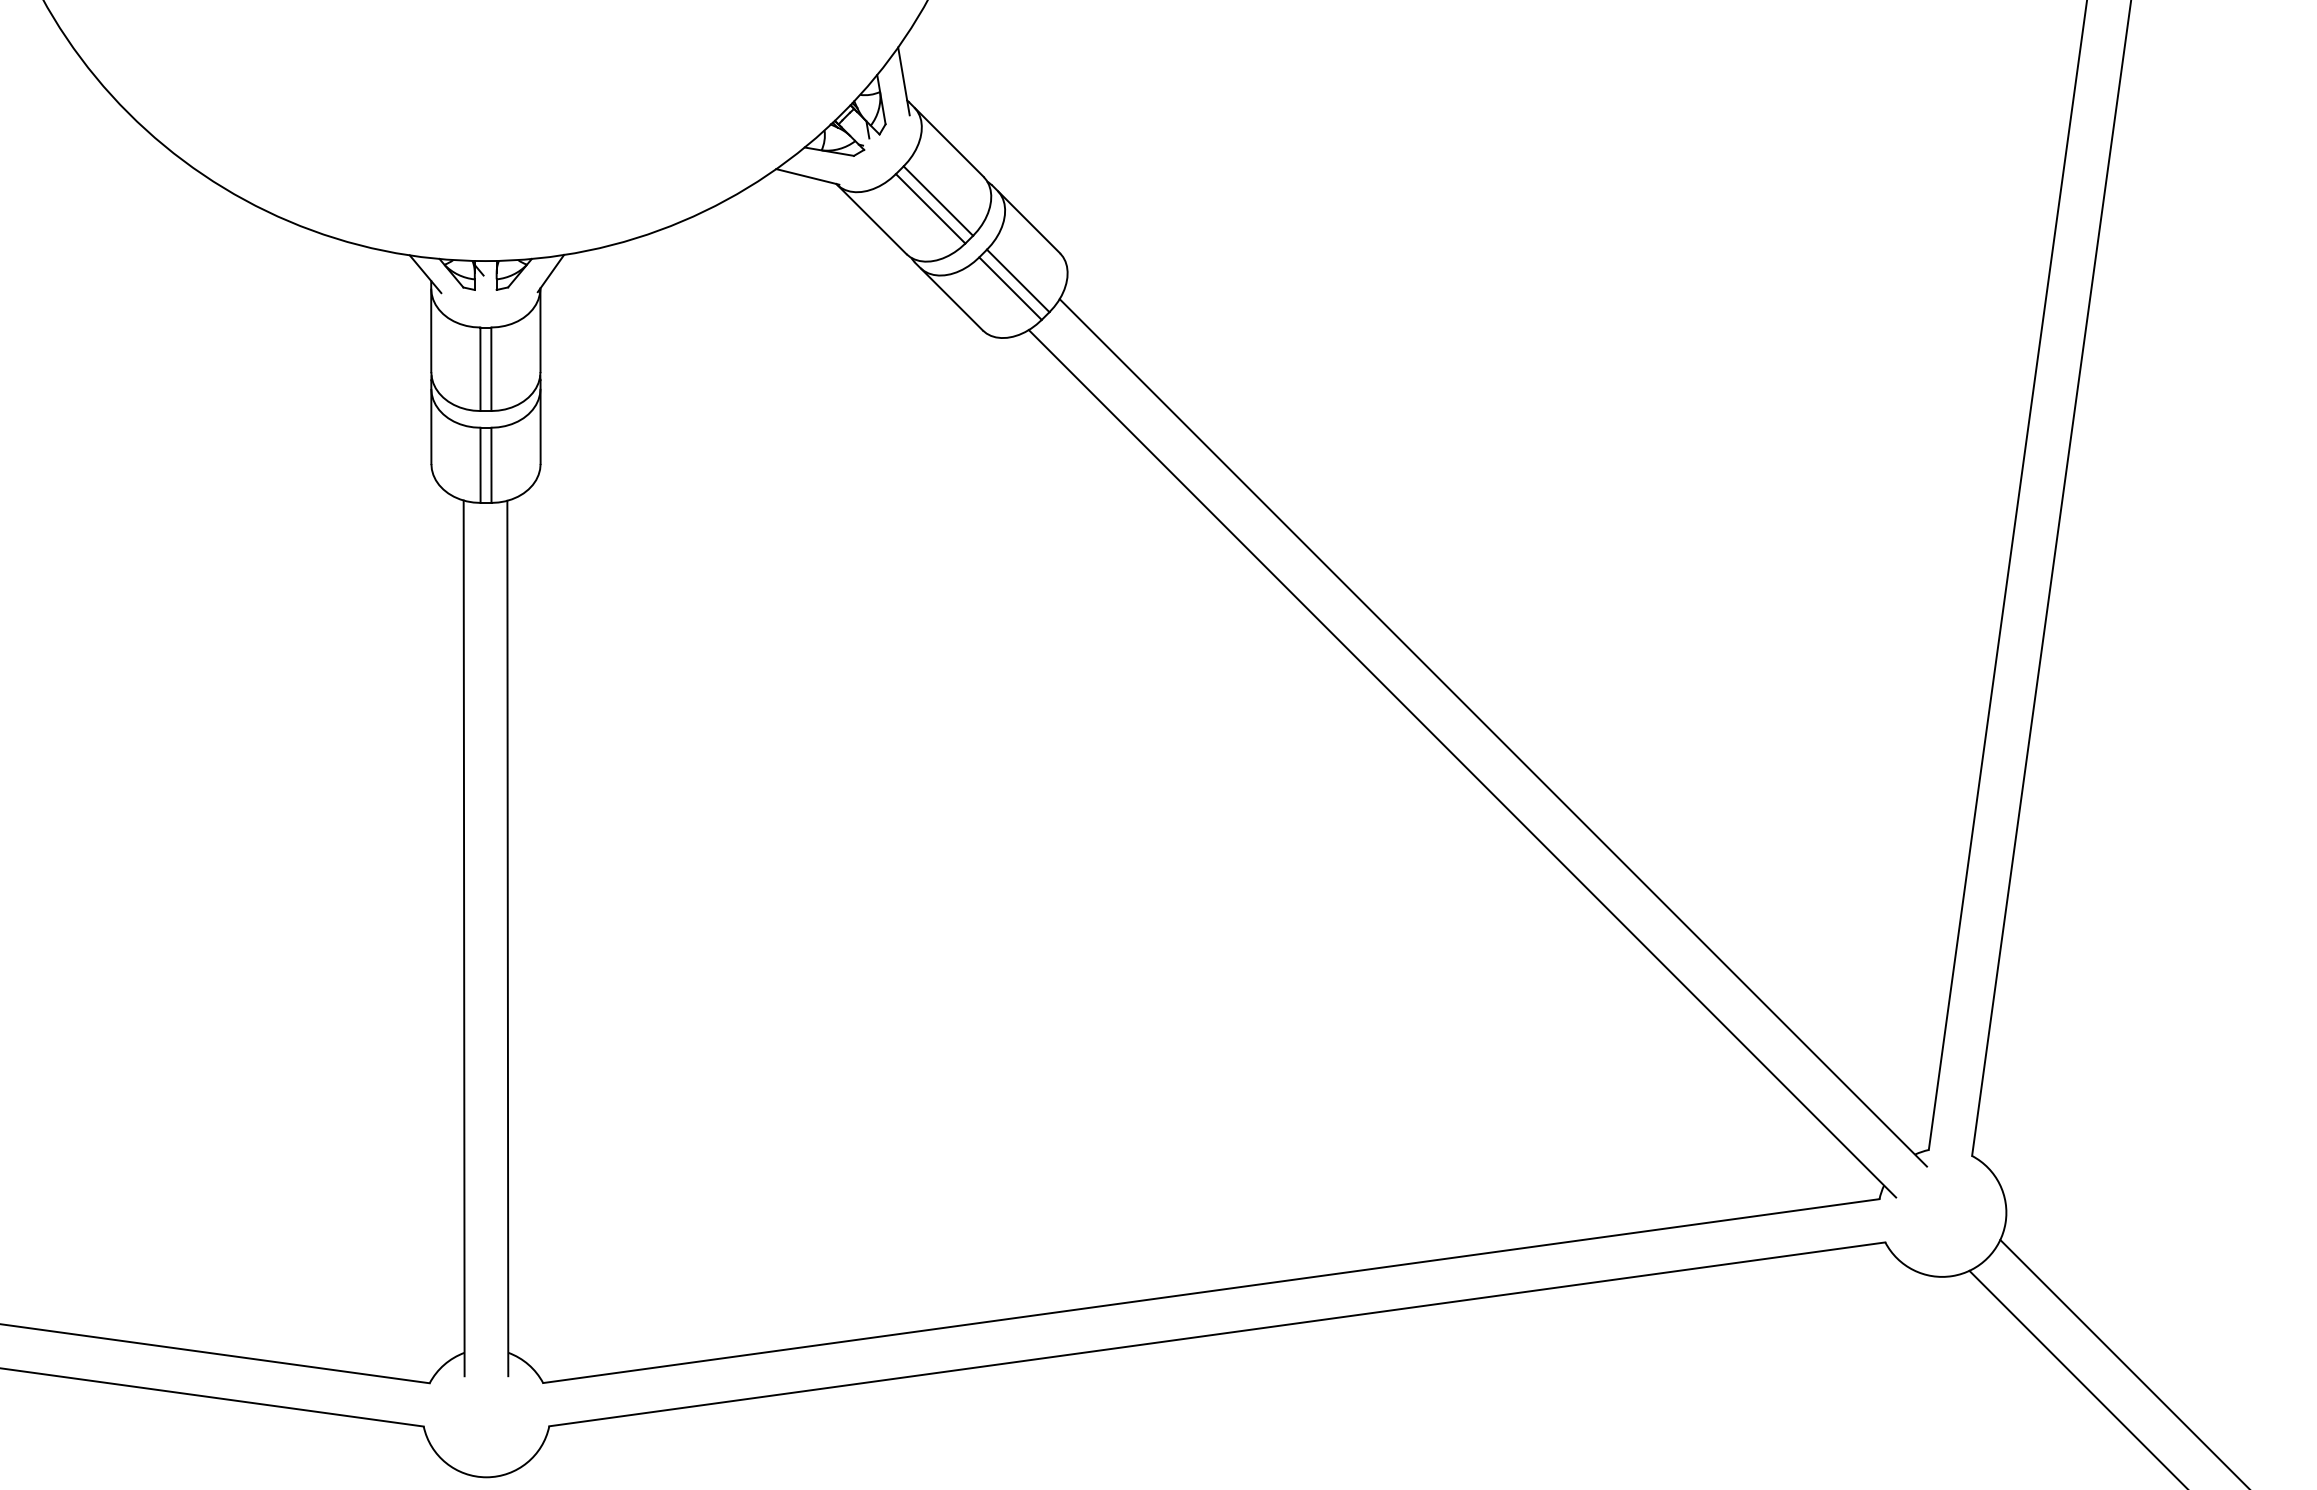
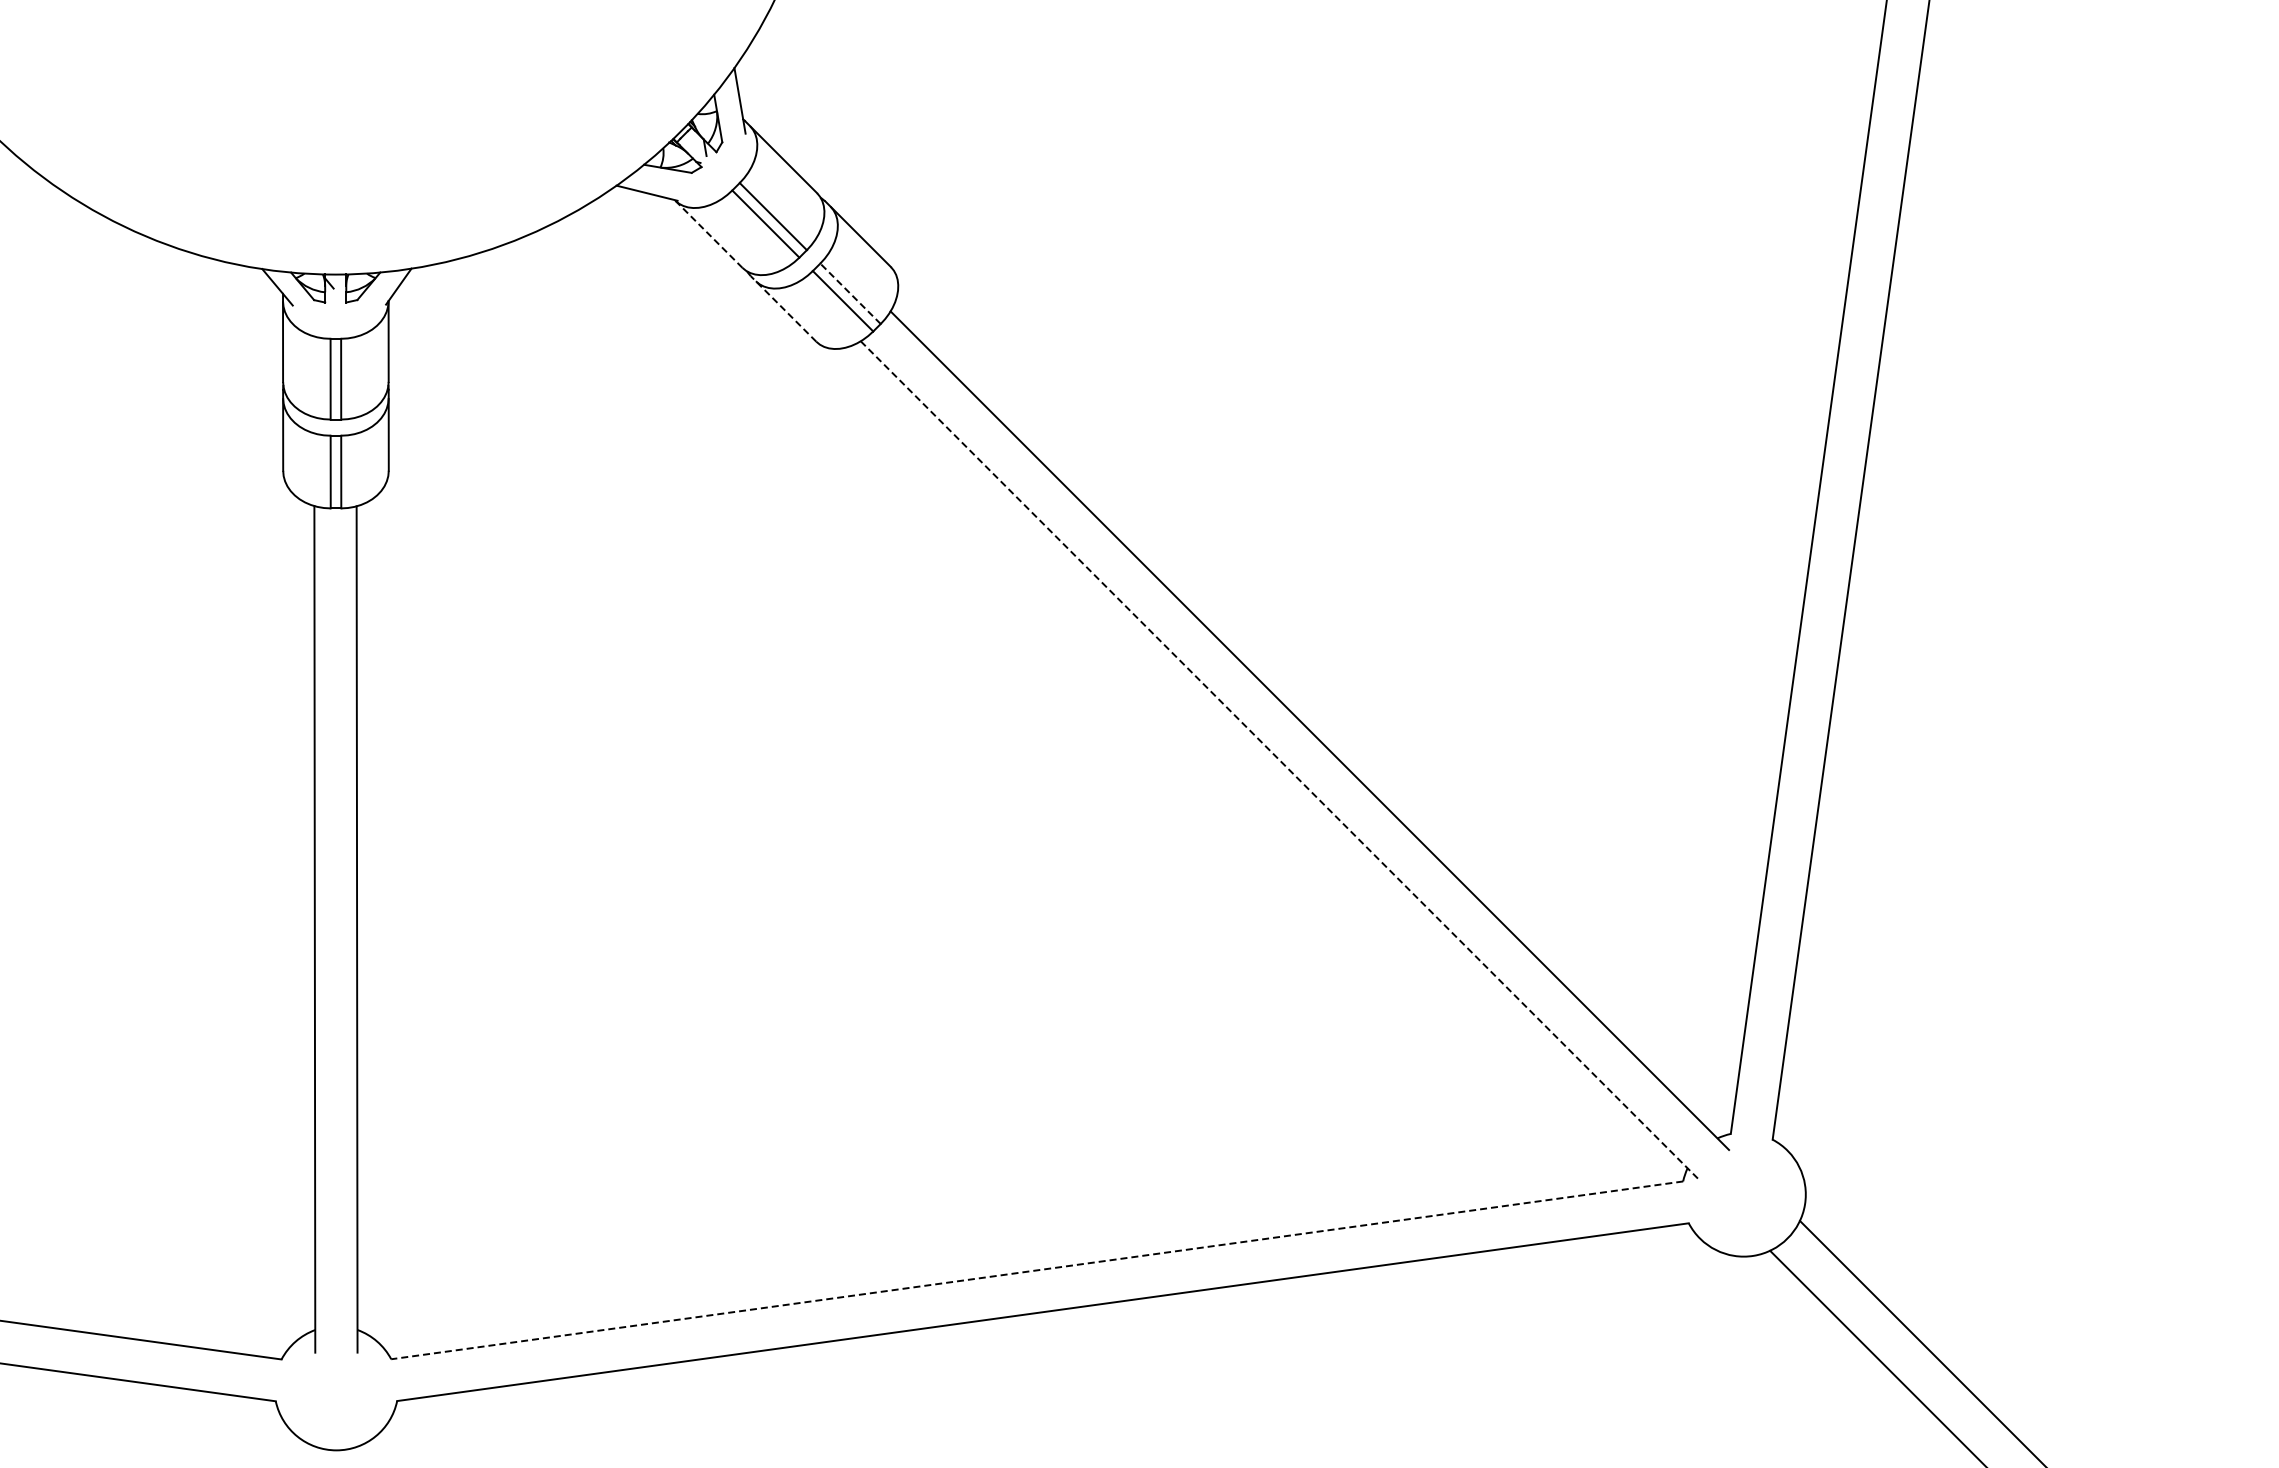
line: (871, 218) -> (708, 233), solid -> dashed
line: (1018, 280) -> (850, 293), solid -> dashed
line: (948, 296) -> (783, 308), solid -> dashed
line: (1461, 763) -> (1279, 760), solid -> dashed
line: (1210, 1291) -> (1036, 1270), solid -> dashed

